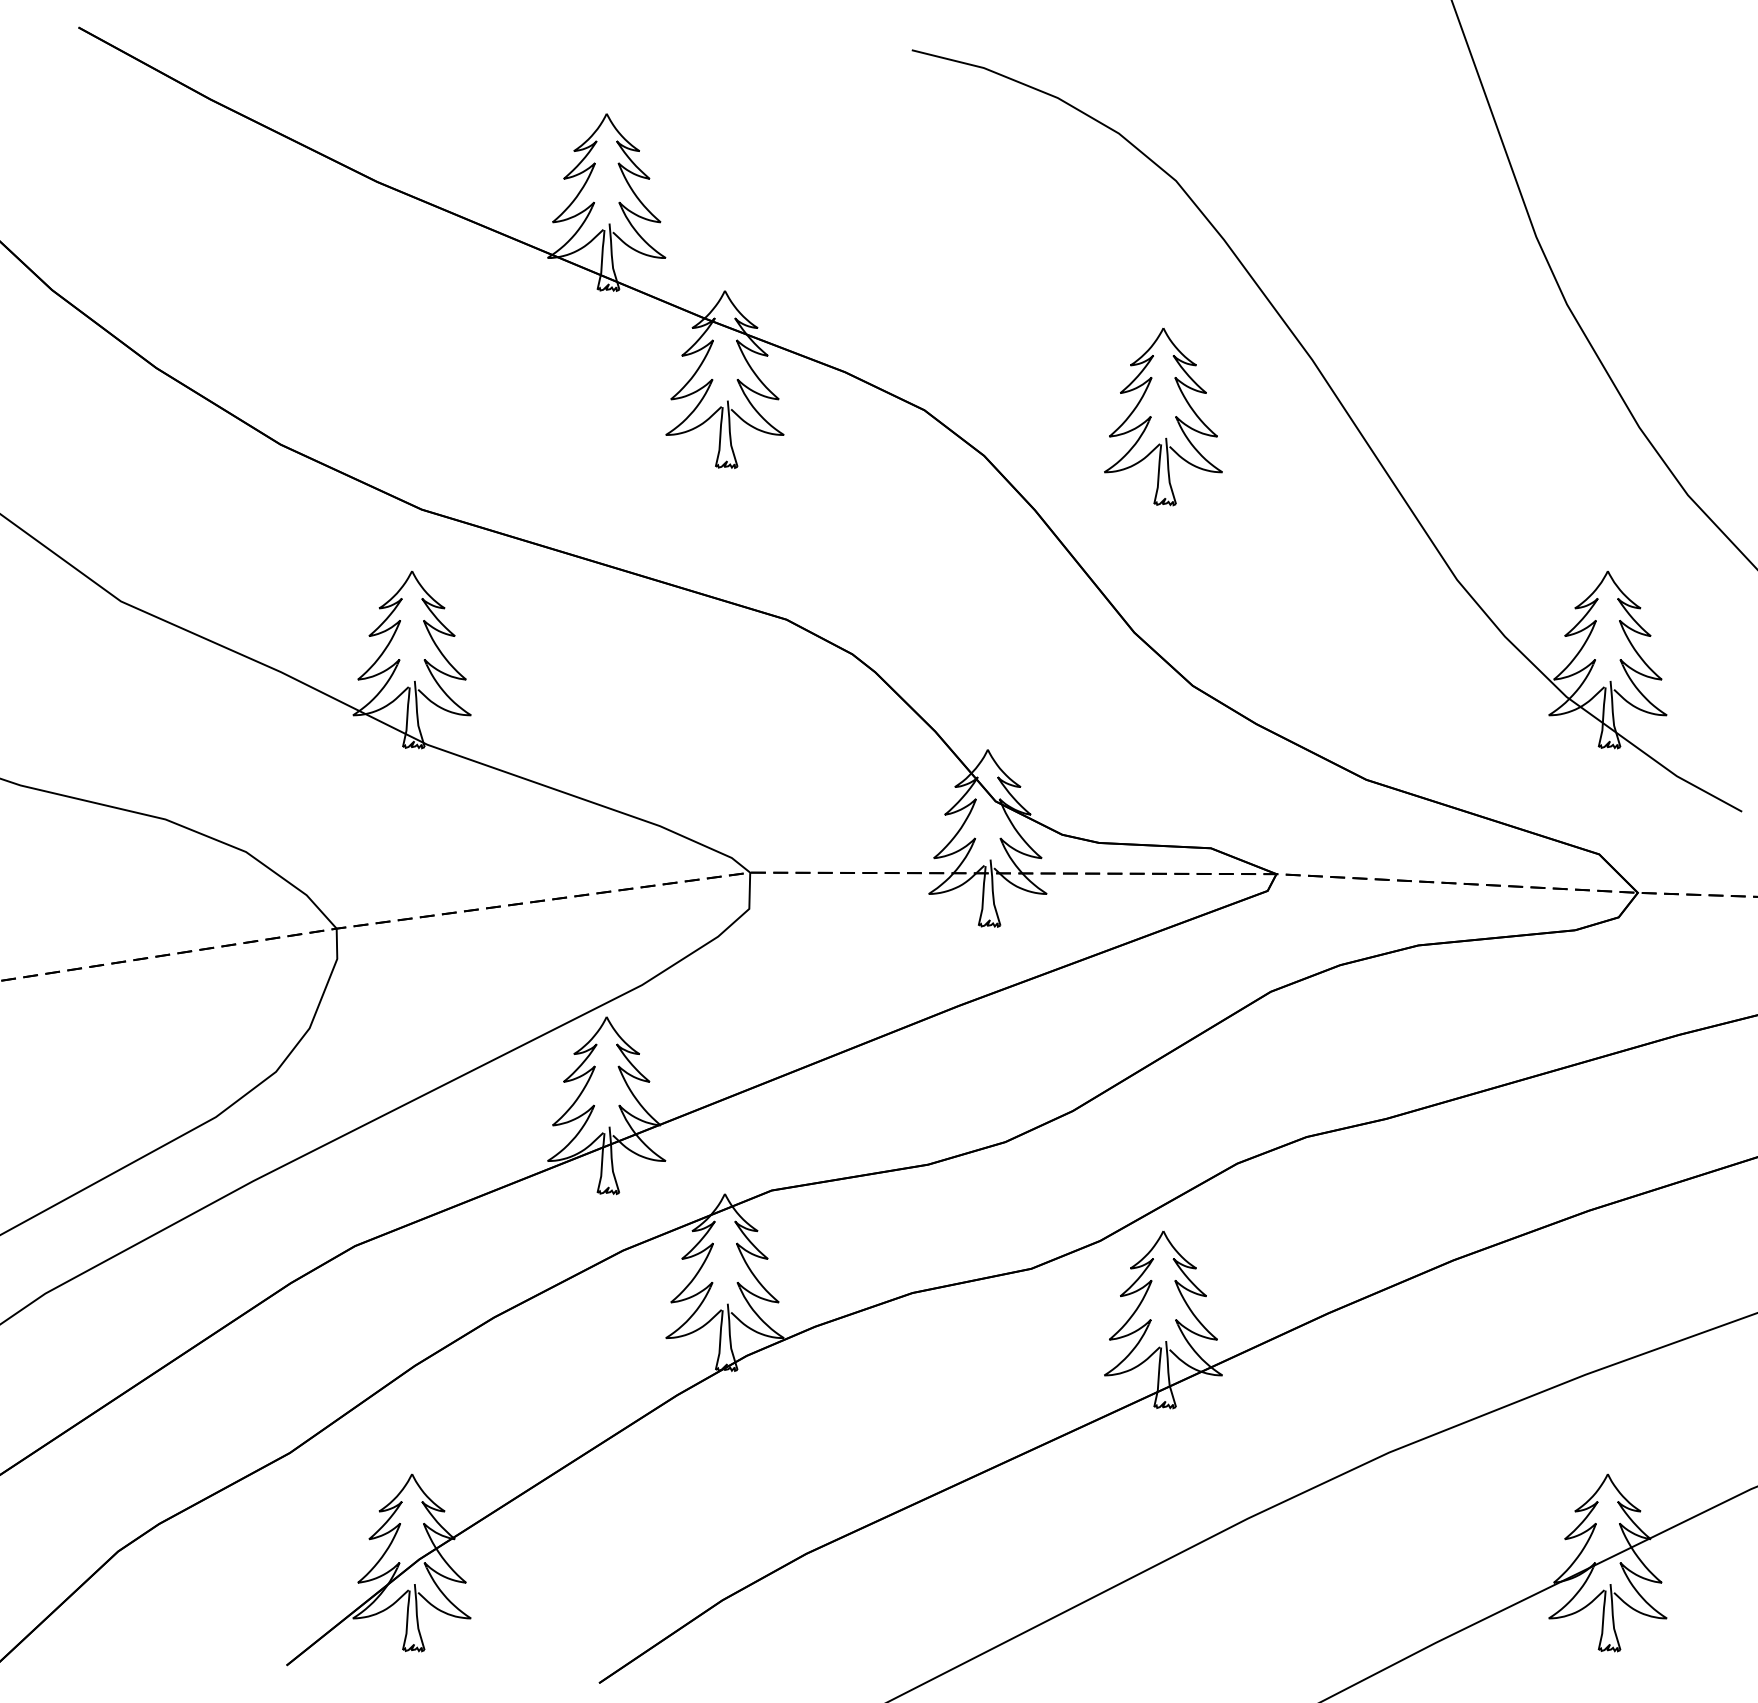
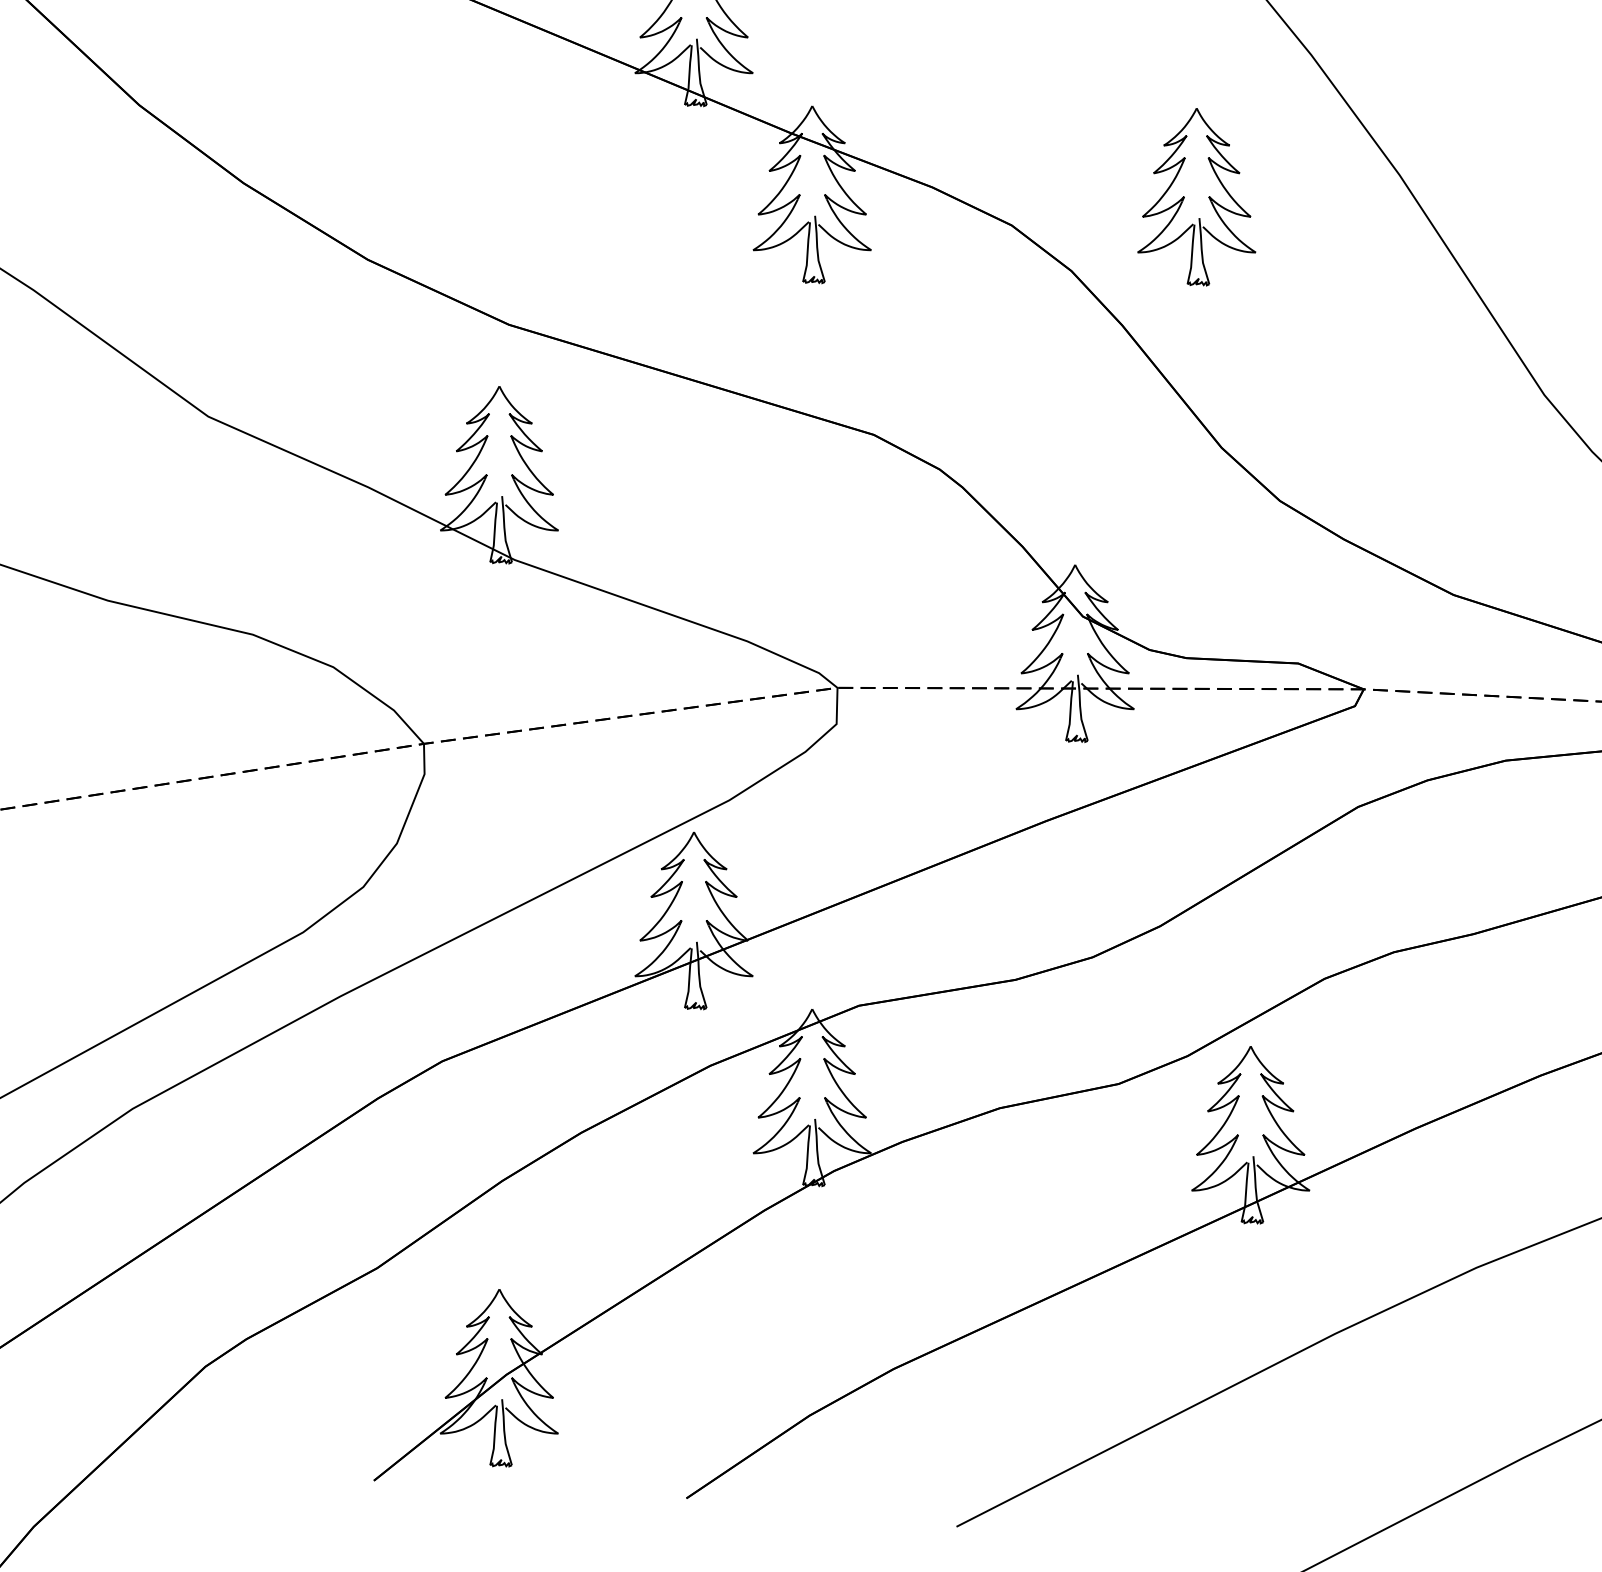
part: (1151, 417) -> (1184, 197), moved

